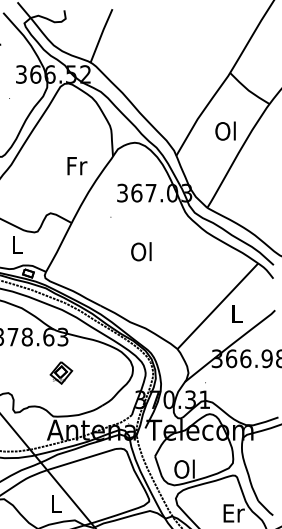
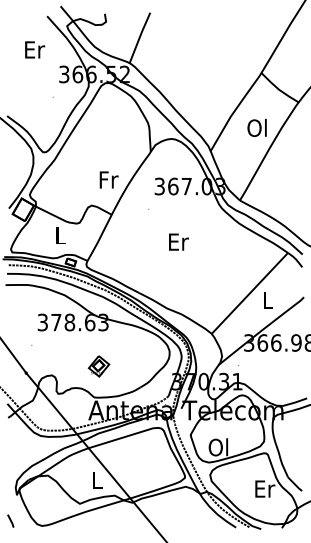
text: (76, 165) -> (108, 179), moved
text: (142, 251) -> (178, 241), Ol -> Er
part: (60, 373) -> (98, 366), moved

